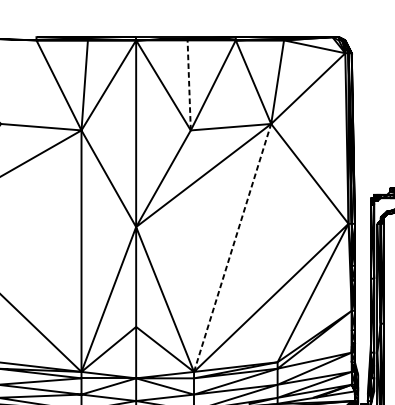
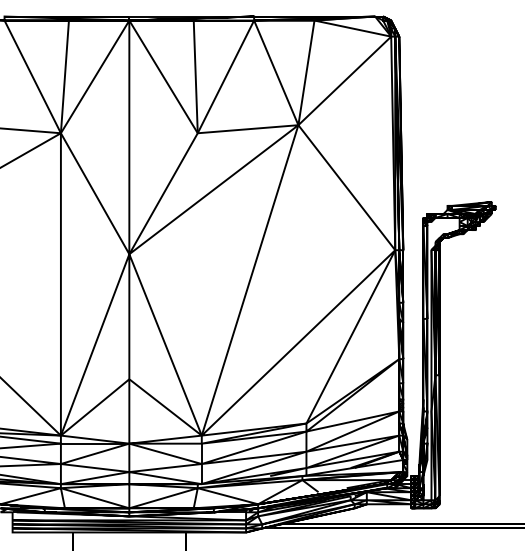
line: (189, 85) -> (195, 76), dashed -> solid
line: (232, 248) -> (250, 280), dashed -> solid

